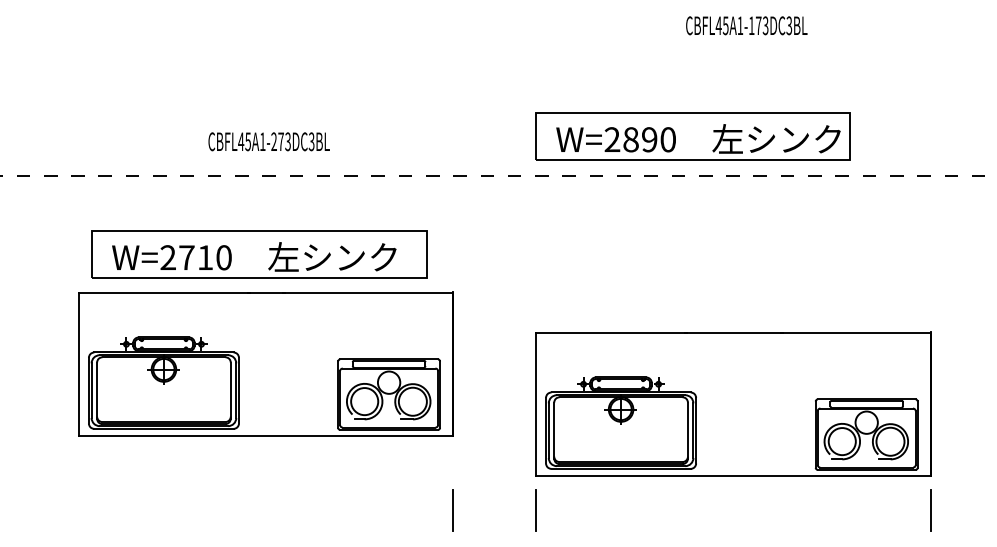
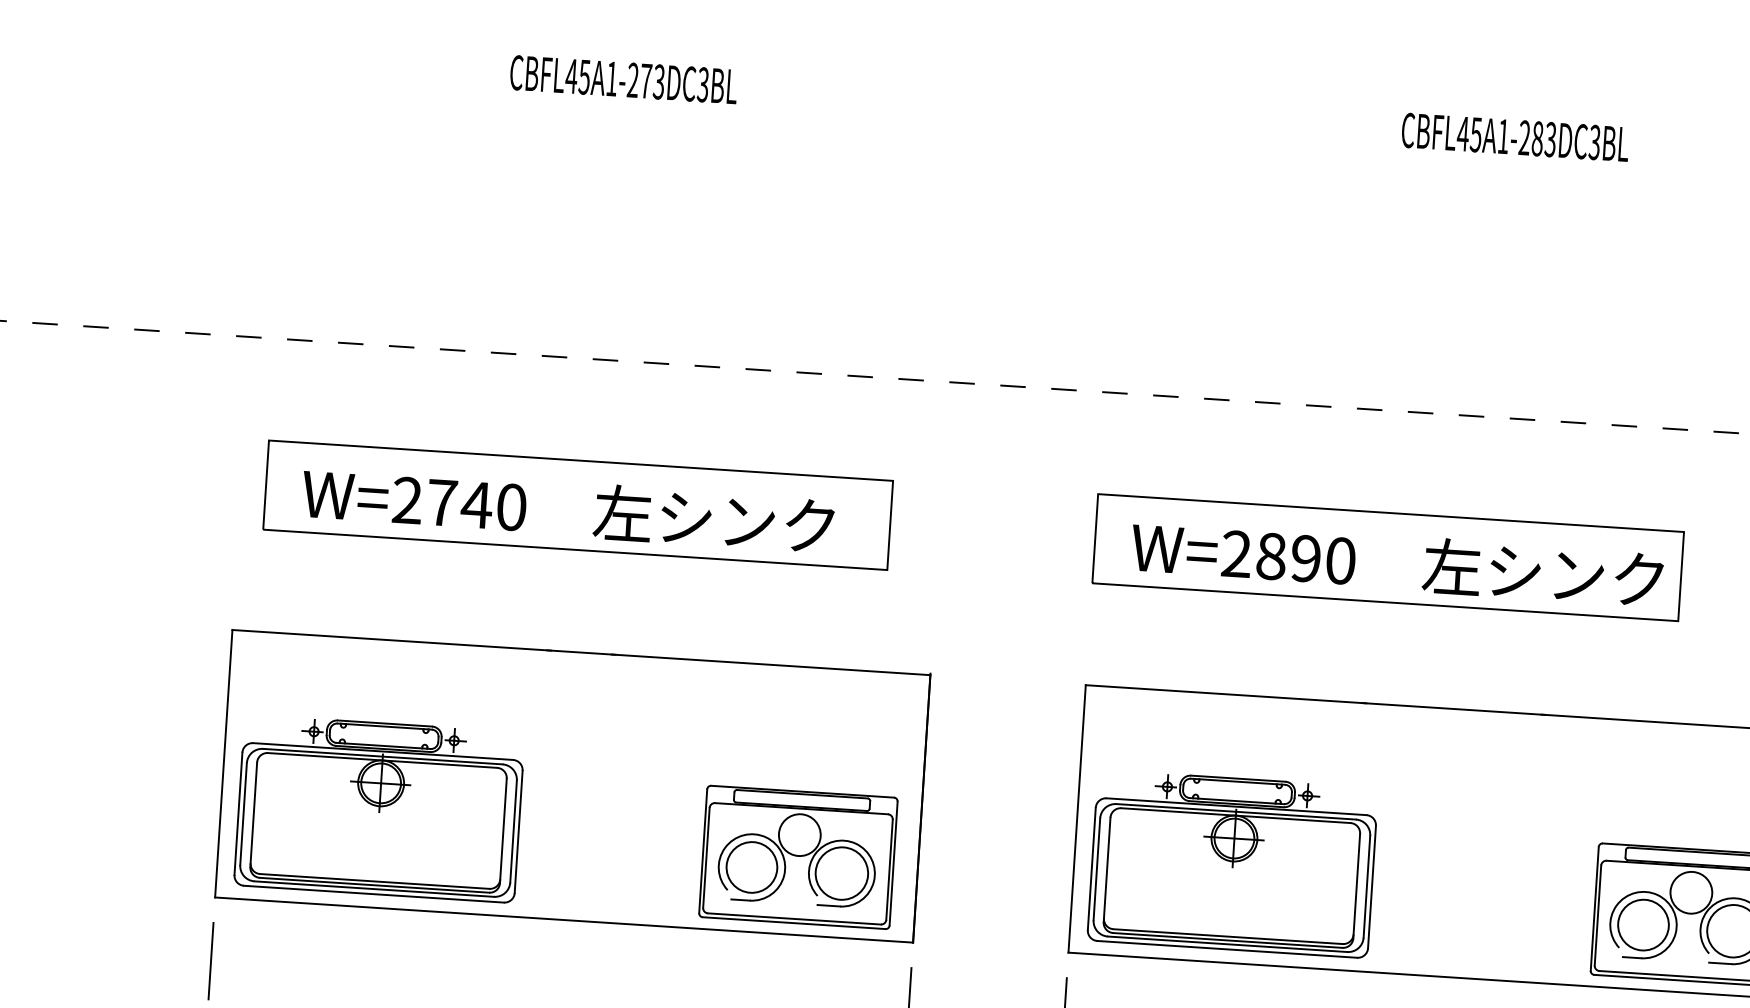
text: (754, 25) -> (1529, 137), CBFL45A1-173DC3BL -> CBFL45A1-283DC3BL
part: (692, 136) -> (1386, 557), moved
text: (268, 141) -> (622, 79), moved
text: (205, 257) -> (477, 504), W=2710 -> W=2740
part: (265, 363) -> (571, 784), moved
line: (79, 509) -> (211, 959), added

